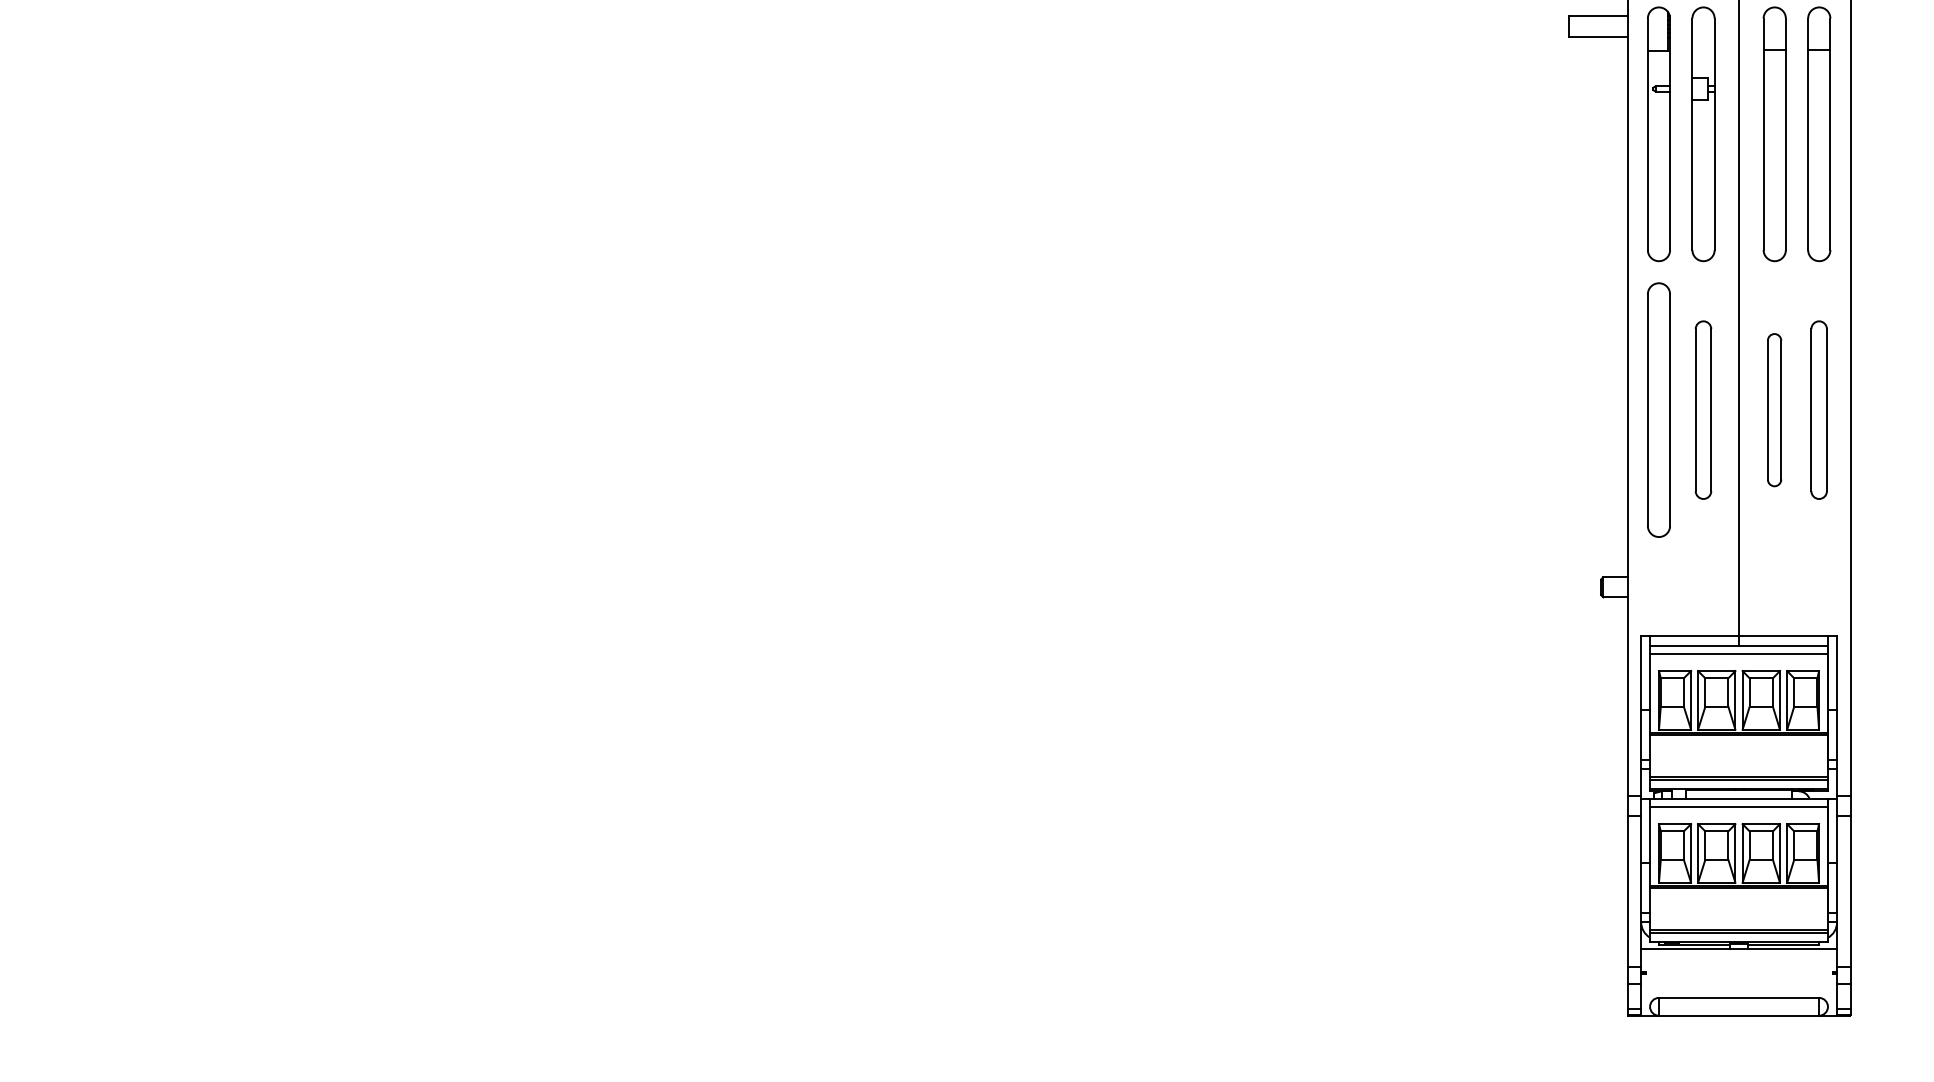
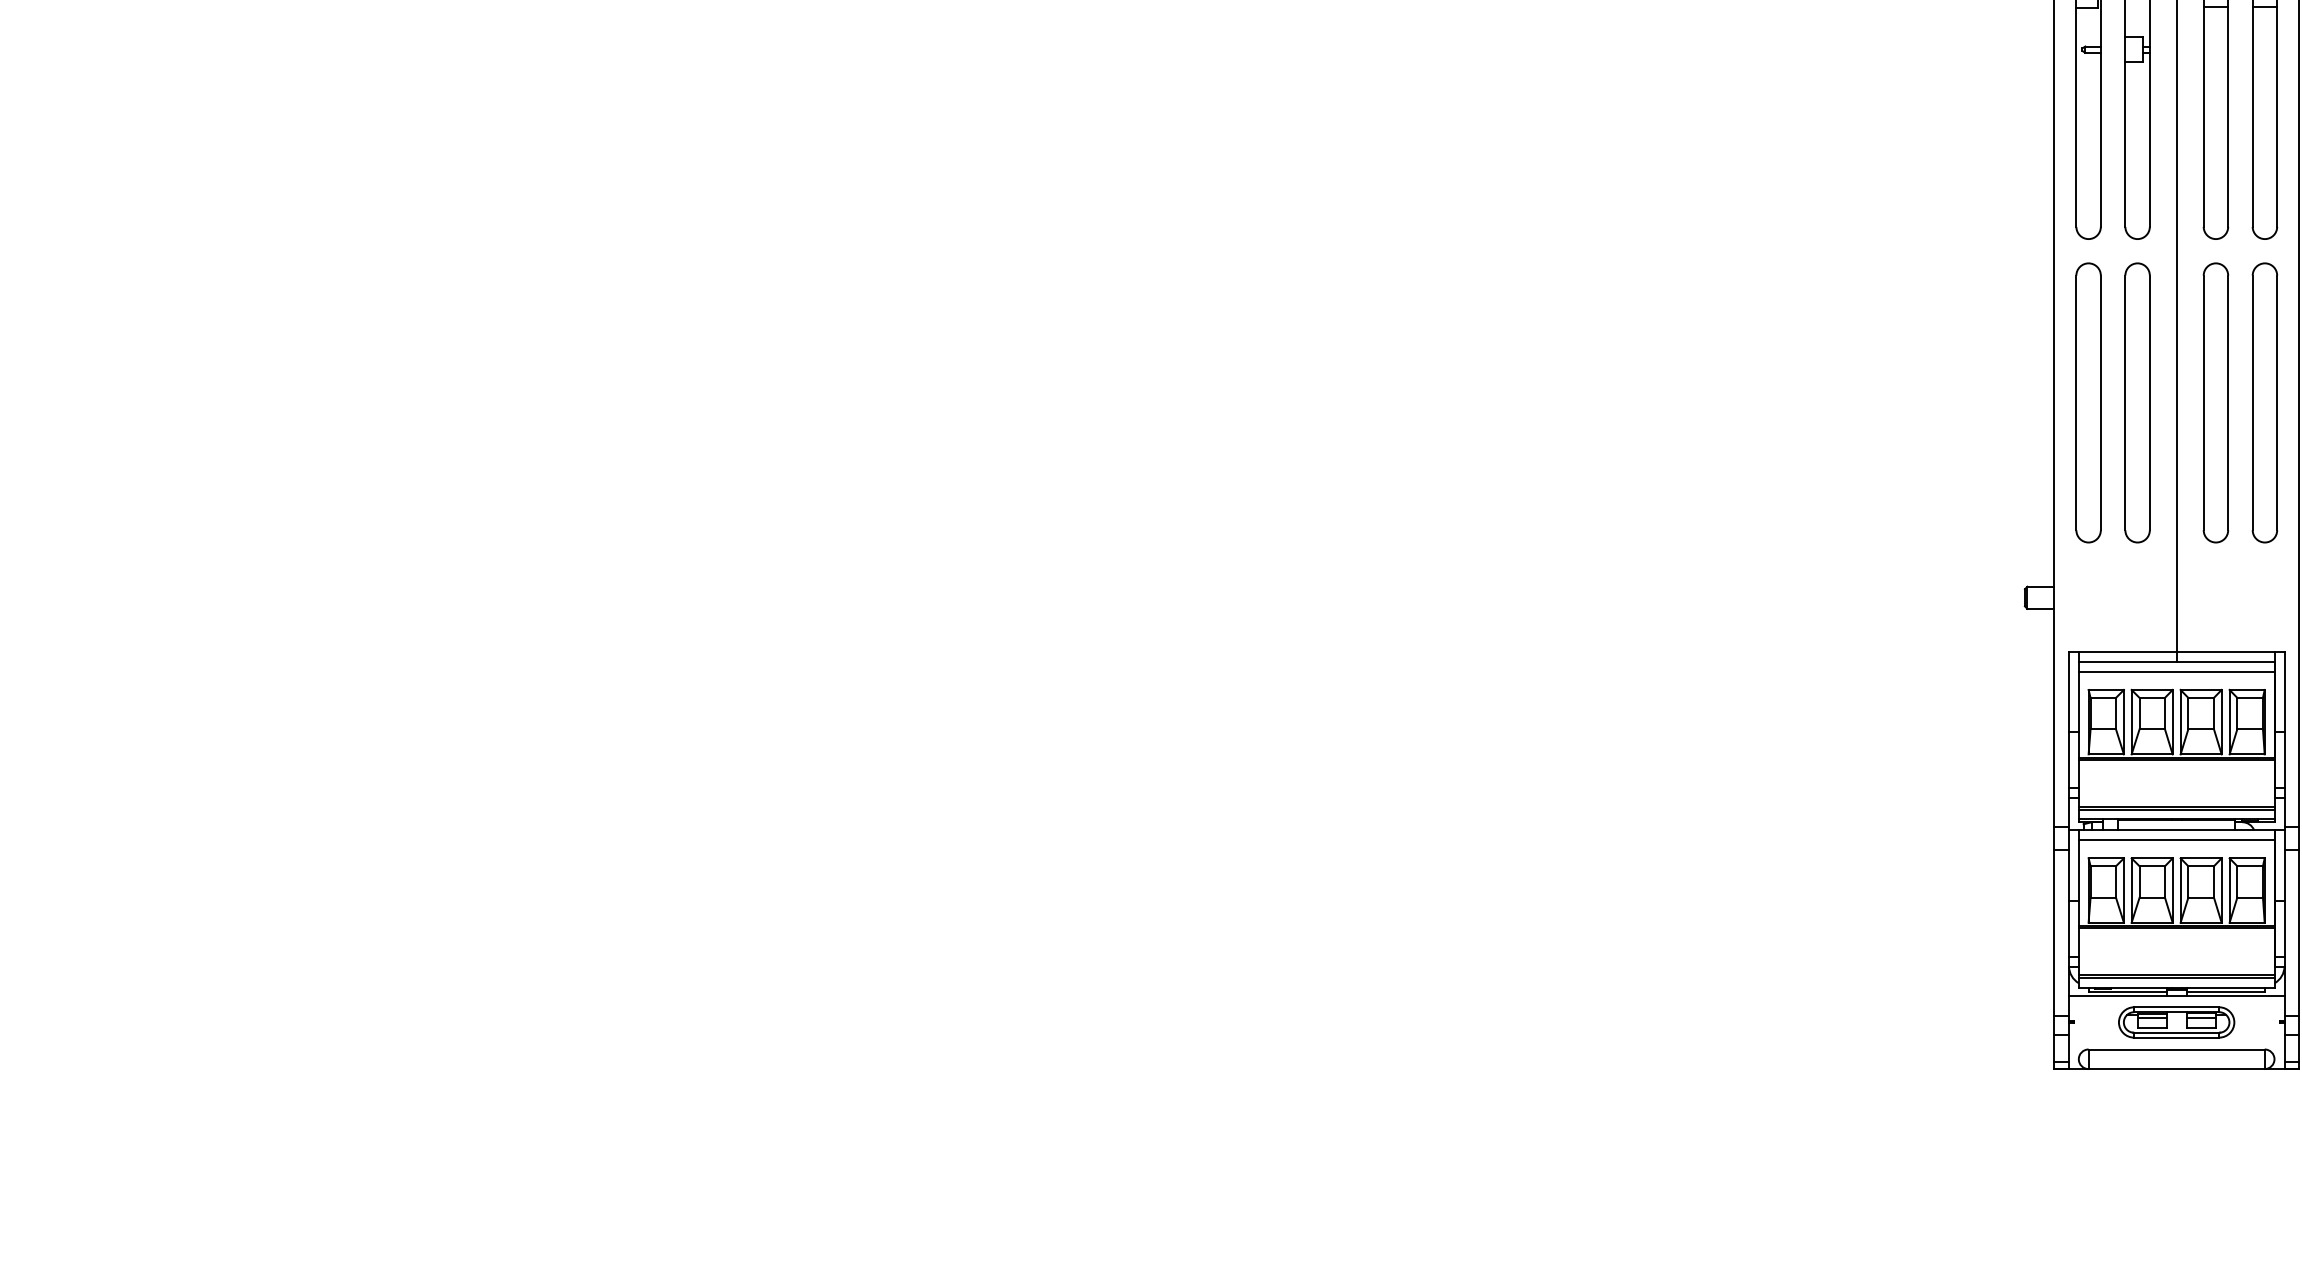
part: (1703, 409) -> (2137, 402), size x1.43
part: (1774, 409) -> (2215, 402), size x1.67
part: (1818, 409) -> (2264, 402), size x1.43
part: (1738, 973) -> (2176, 1022), added

